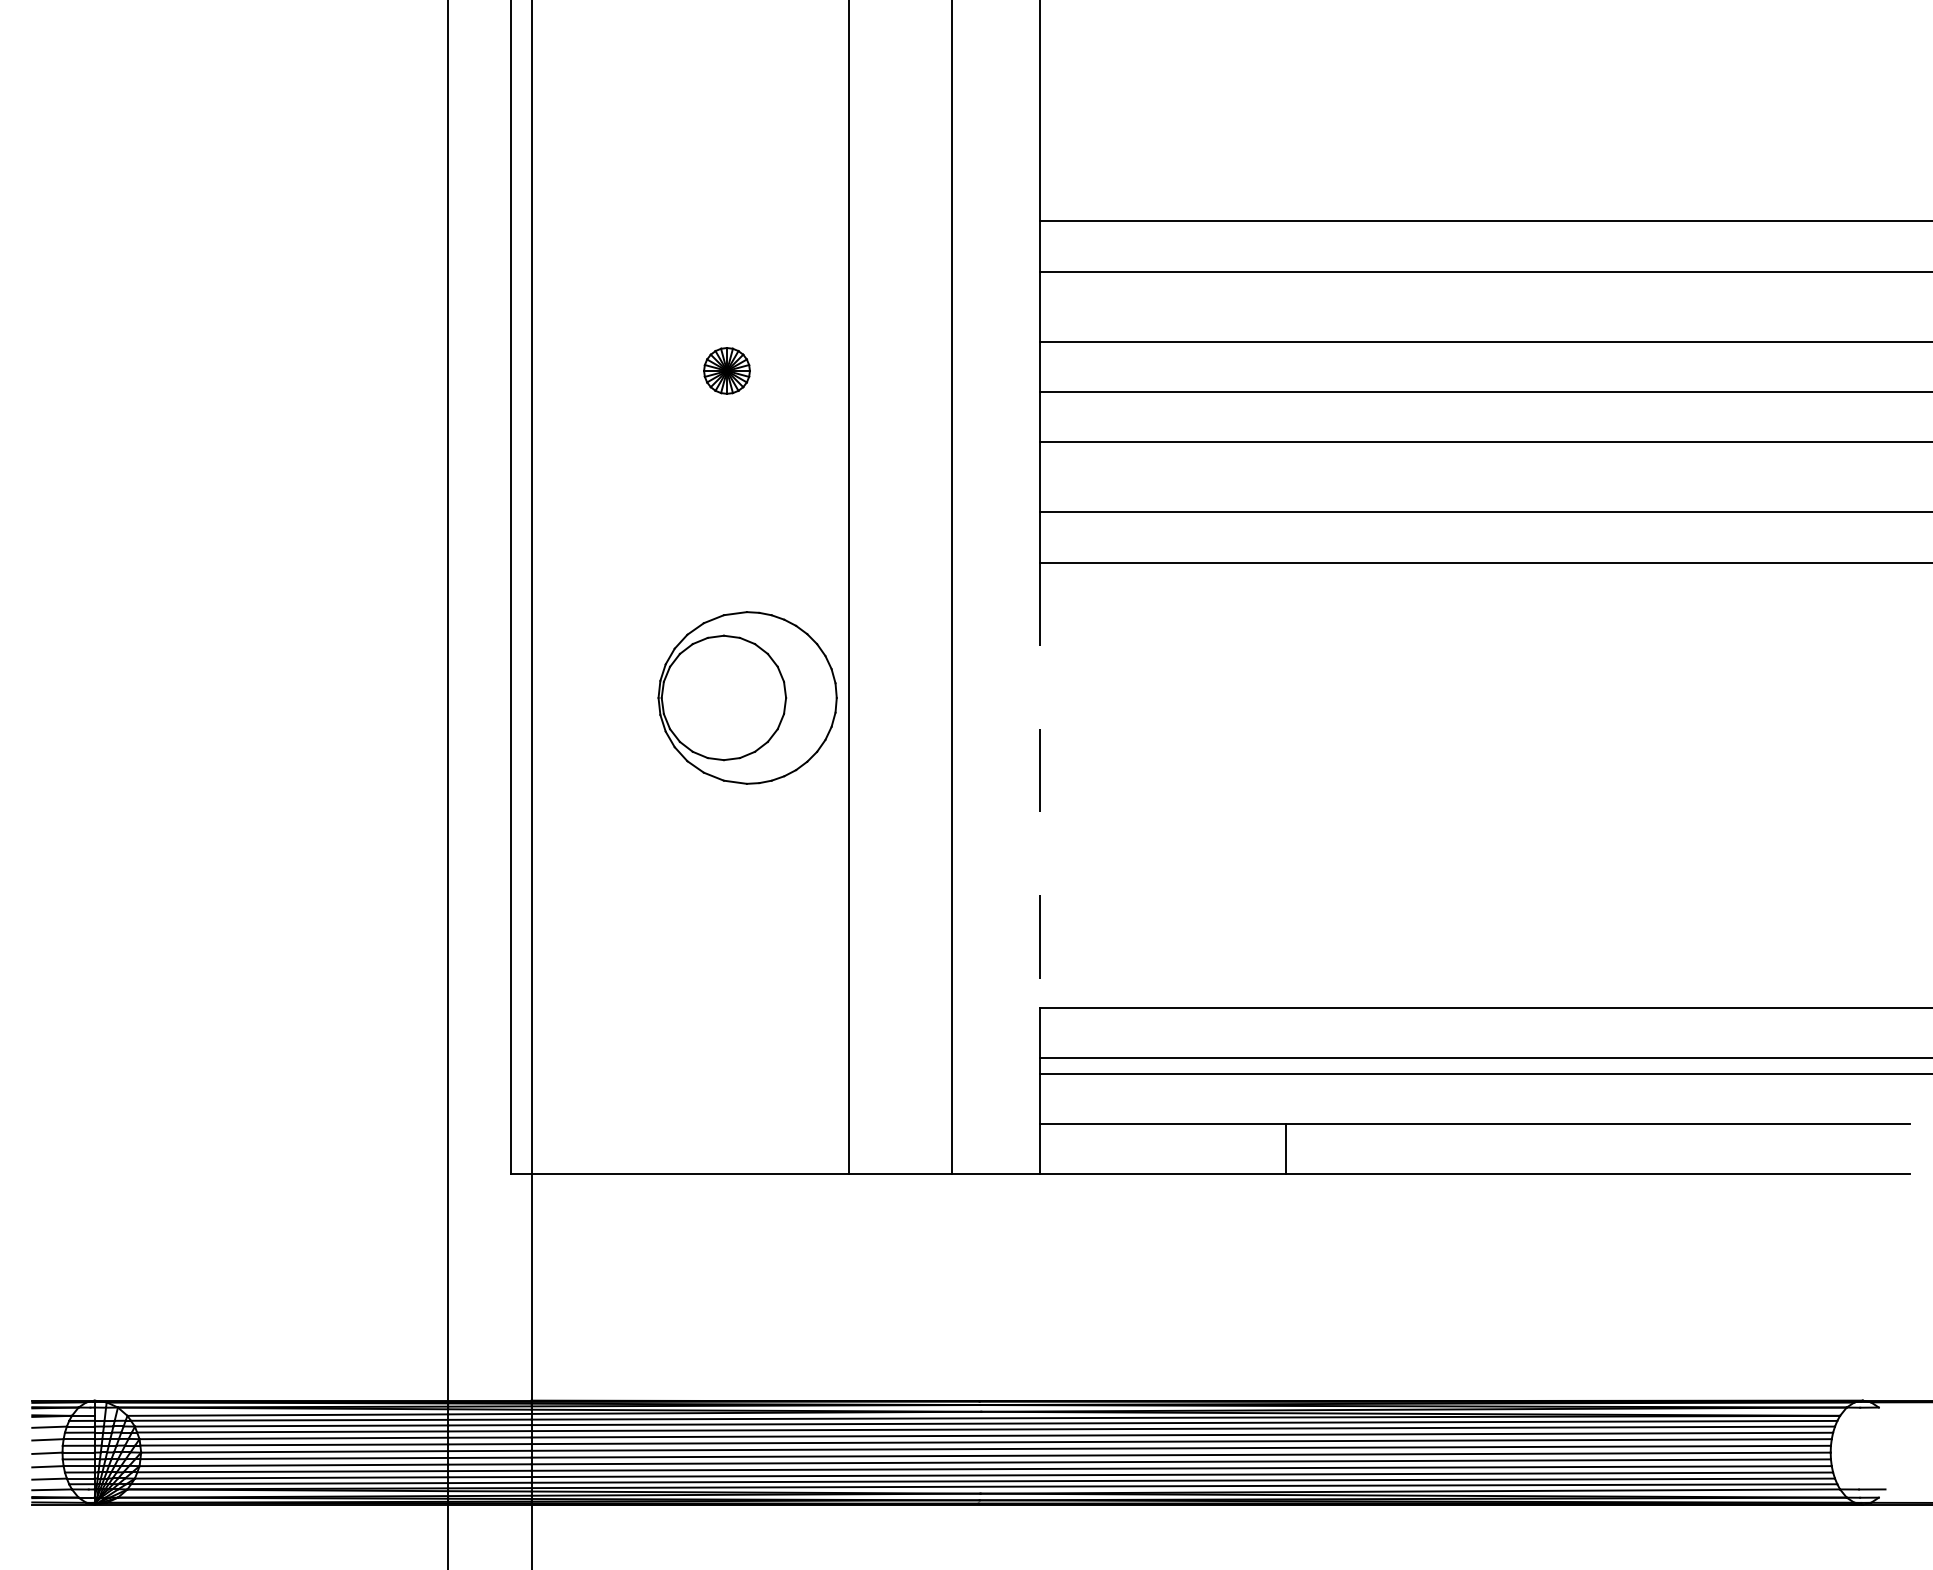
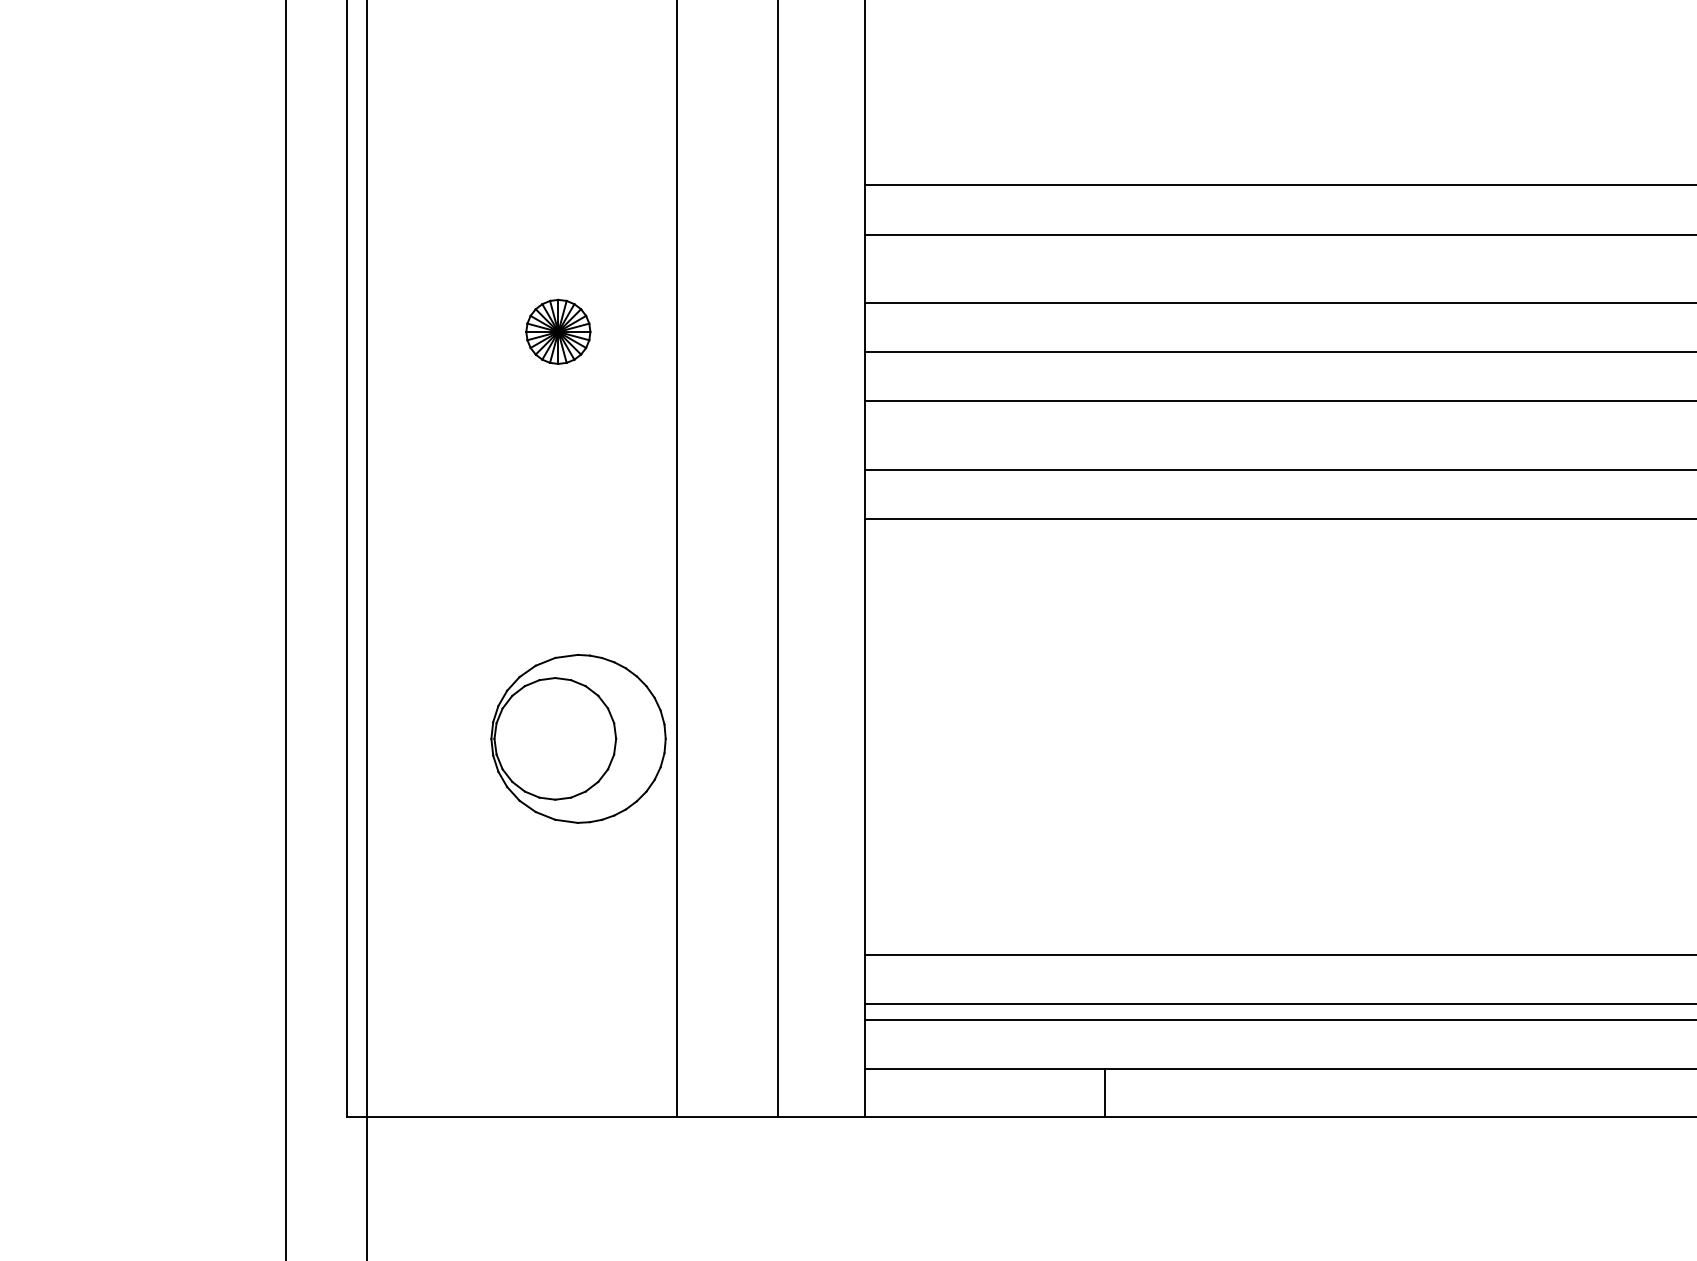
part: (726, 370) -> (557, 331), size x1.43
part: (747, 697) -> (578, 738), moved
line: (1040, 785) -> (865, 737), dashed -> solid

